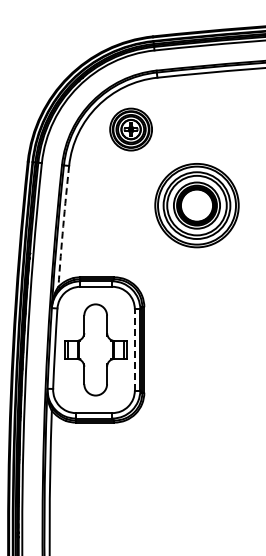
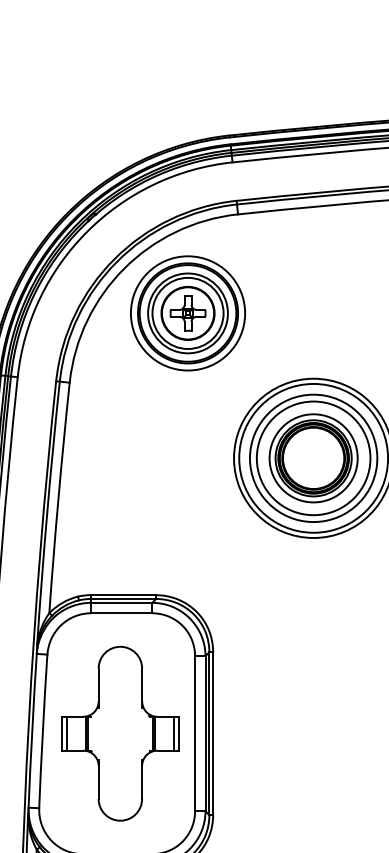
part: (130, 129) -> (186, 313), size x1.43
arc: (63, 226) -> (58, 498), dashed -> solid
line: (134, 349) -> (194, 732), dashed -> solid

